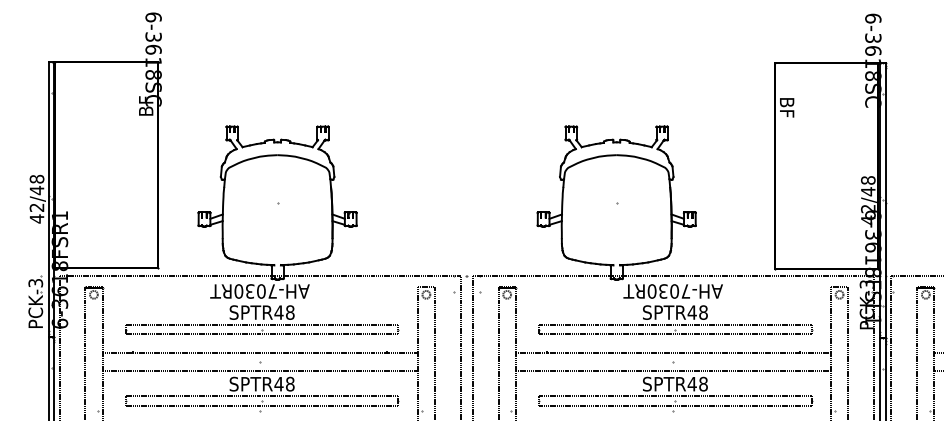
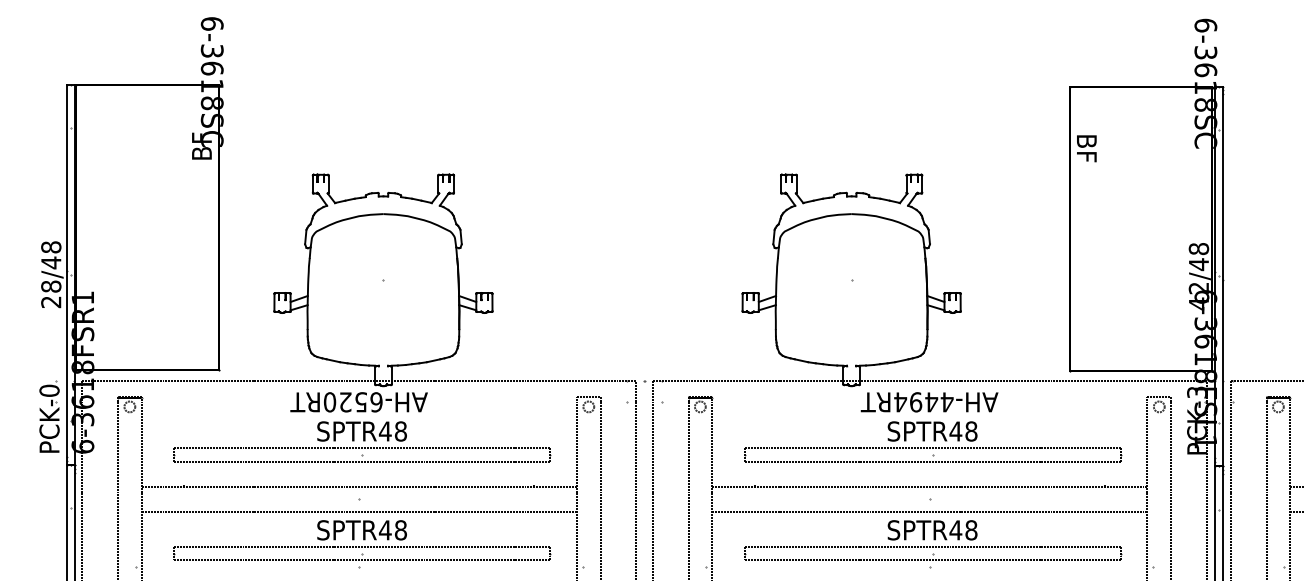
text: (36, 213) -> (50, 294), 42/48 -> 28/48
text: (35, 282) -> (49, 389), PCK-3 -> PCK-0
text: (261, 291) -> (361, 402), AH-7030RT -> AH-6520RT
text: (668, 291) -> (923, 402), AH-7030RT -> AH-4494RT

